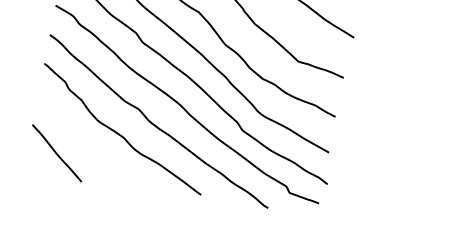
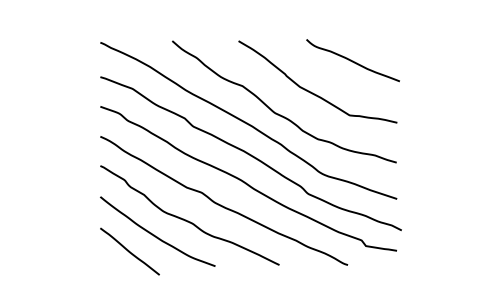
curve: (84, 141) -> (154, 234), added

